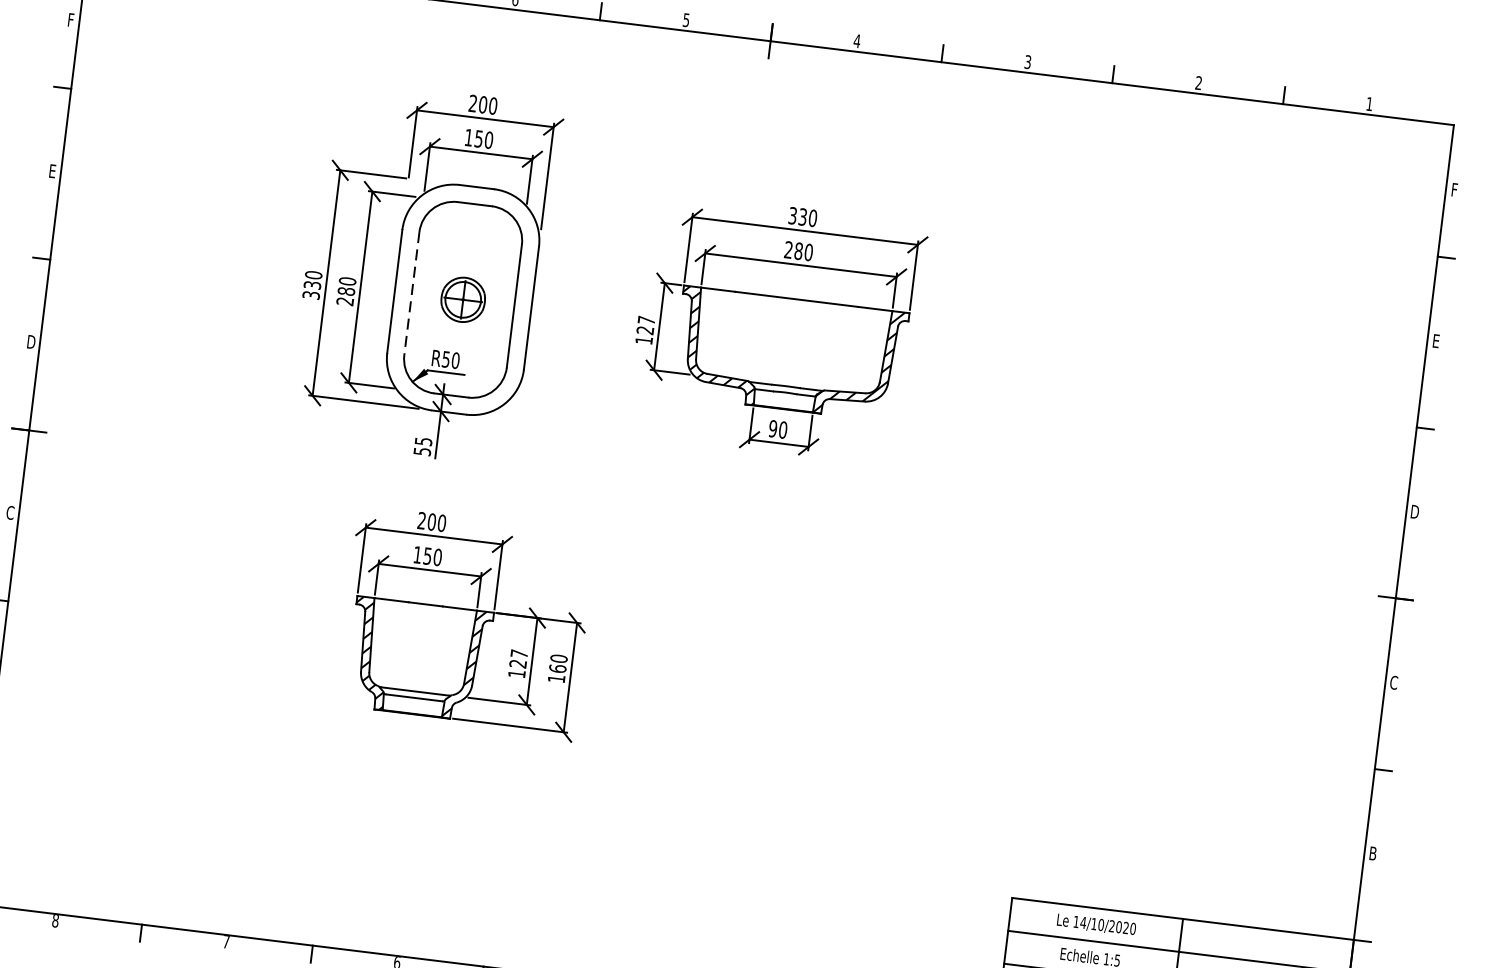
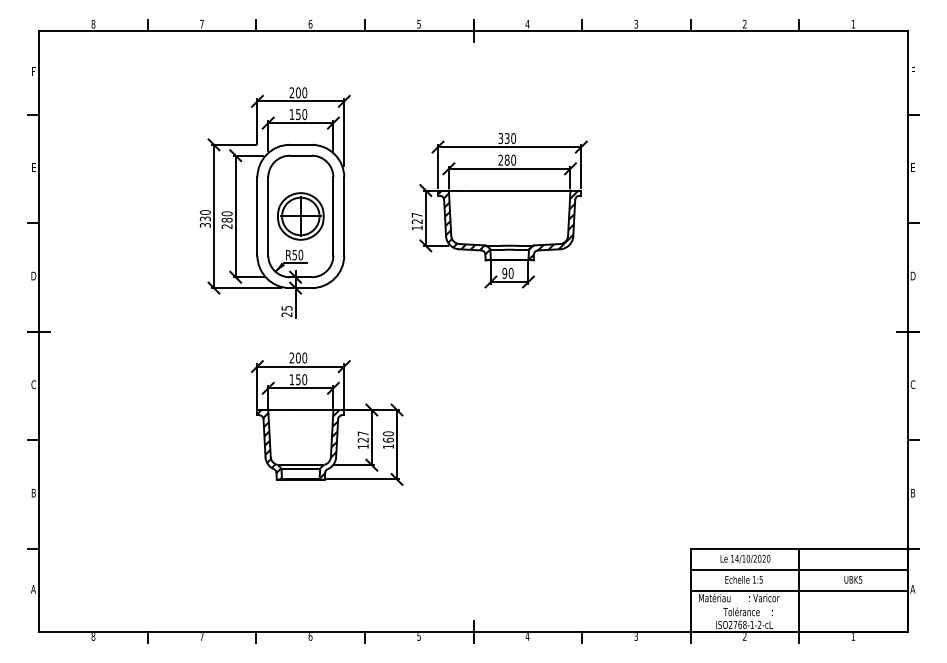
line: (412, 293) -> (268, 216), dashed -> solid
part: (462, 299) -> (300, 216), size x1.67
text: (421, 451) -> (286, 314), 55 -> 25

